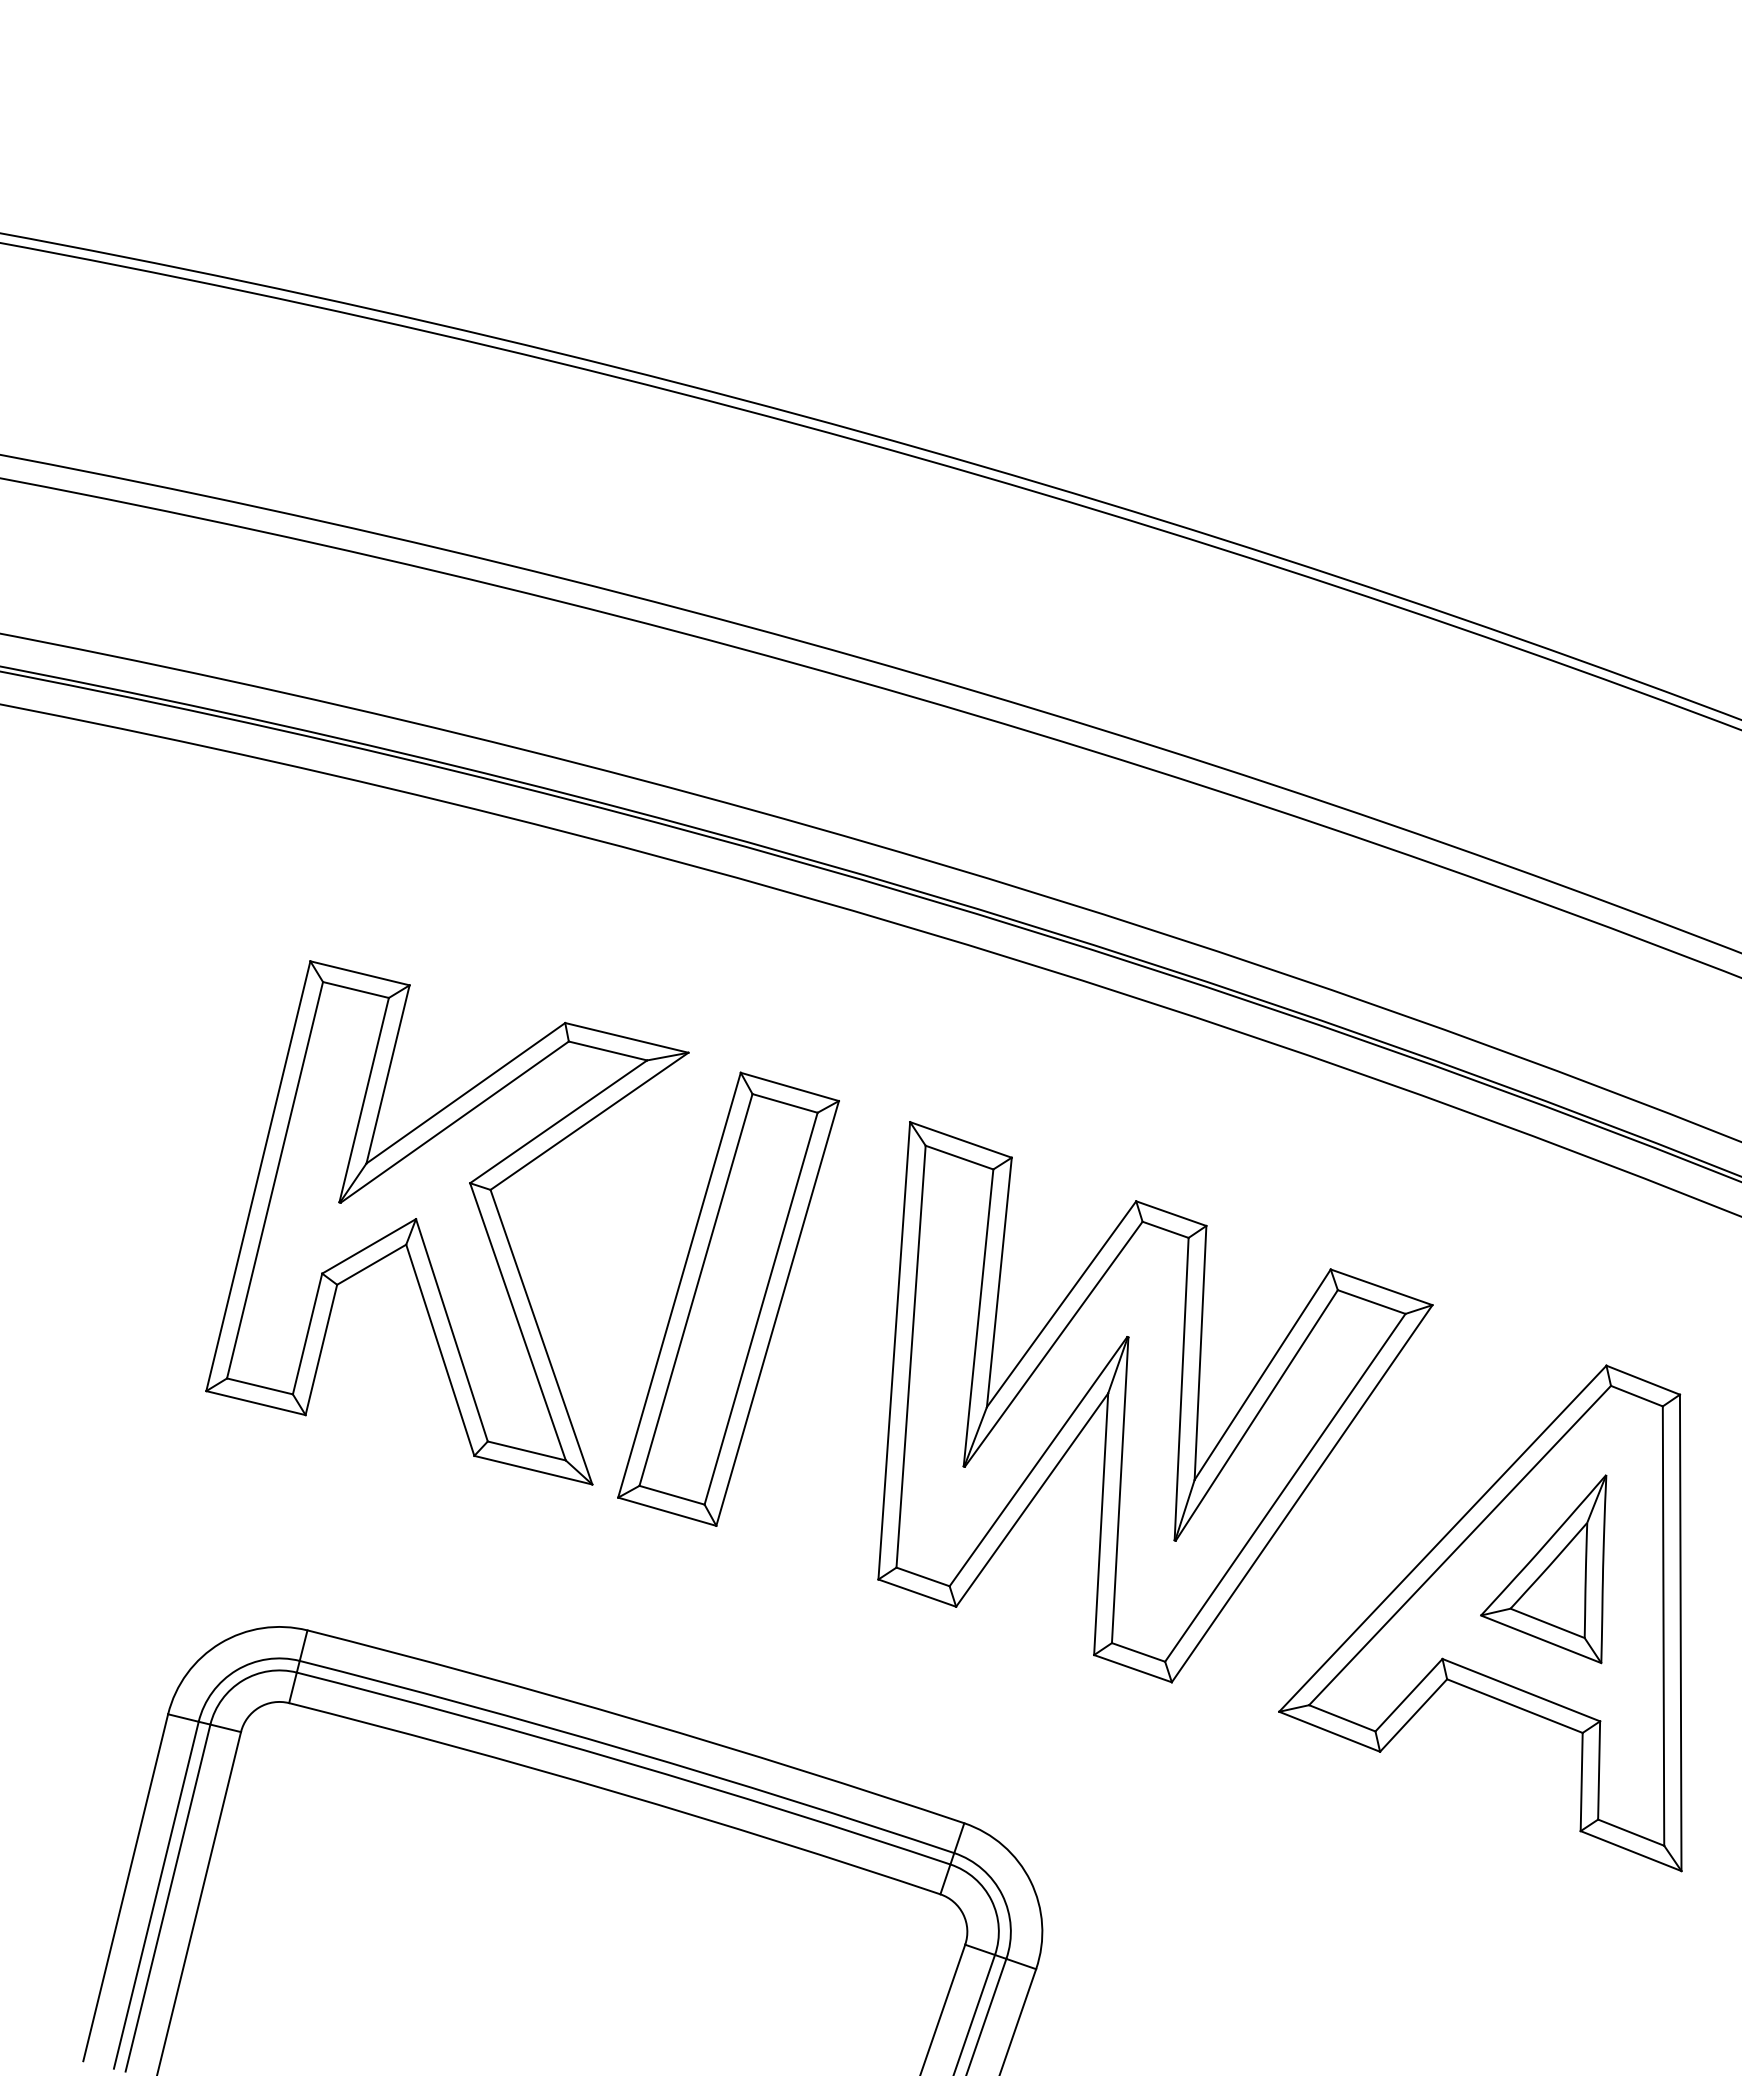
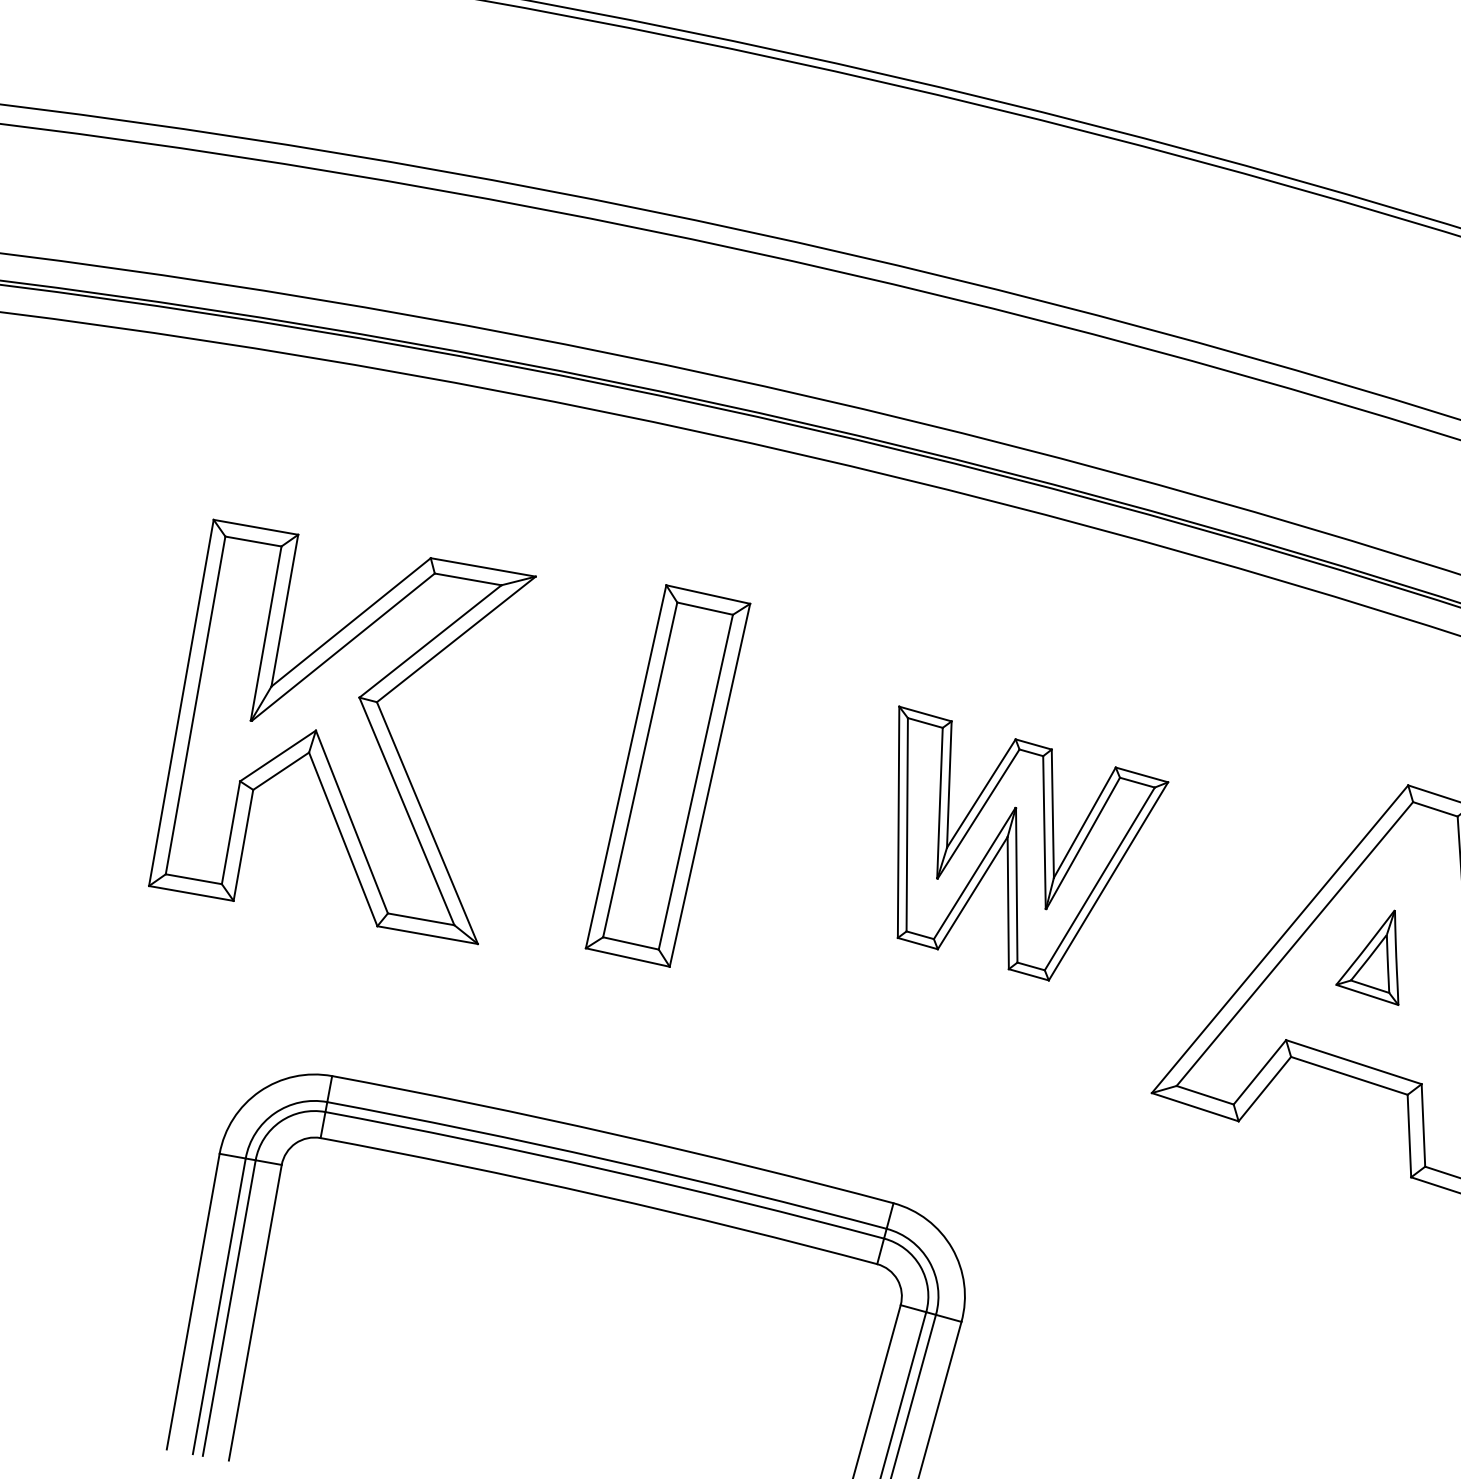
part: (447, 1222) -> (342, 731), moved
part: (1155, 1402) -> (1031, 840), size x0.6
part: (1543, 1569) -> (1366, 959), size x0.6

